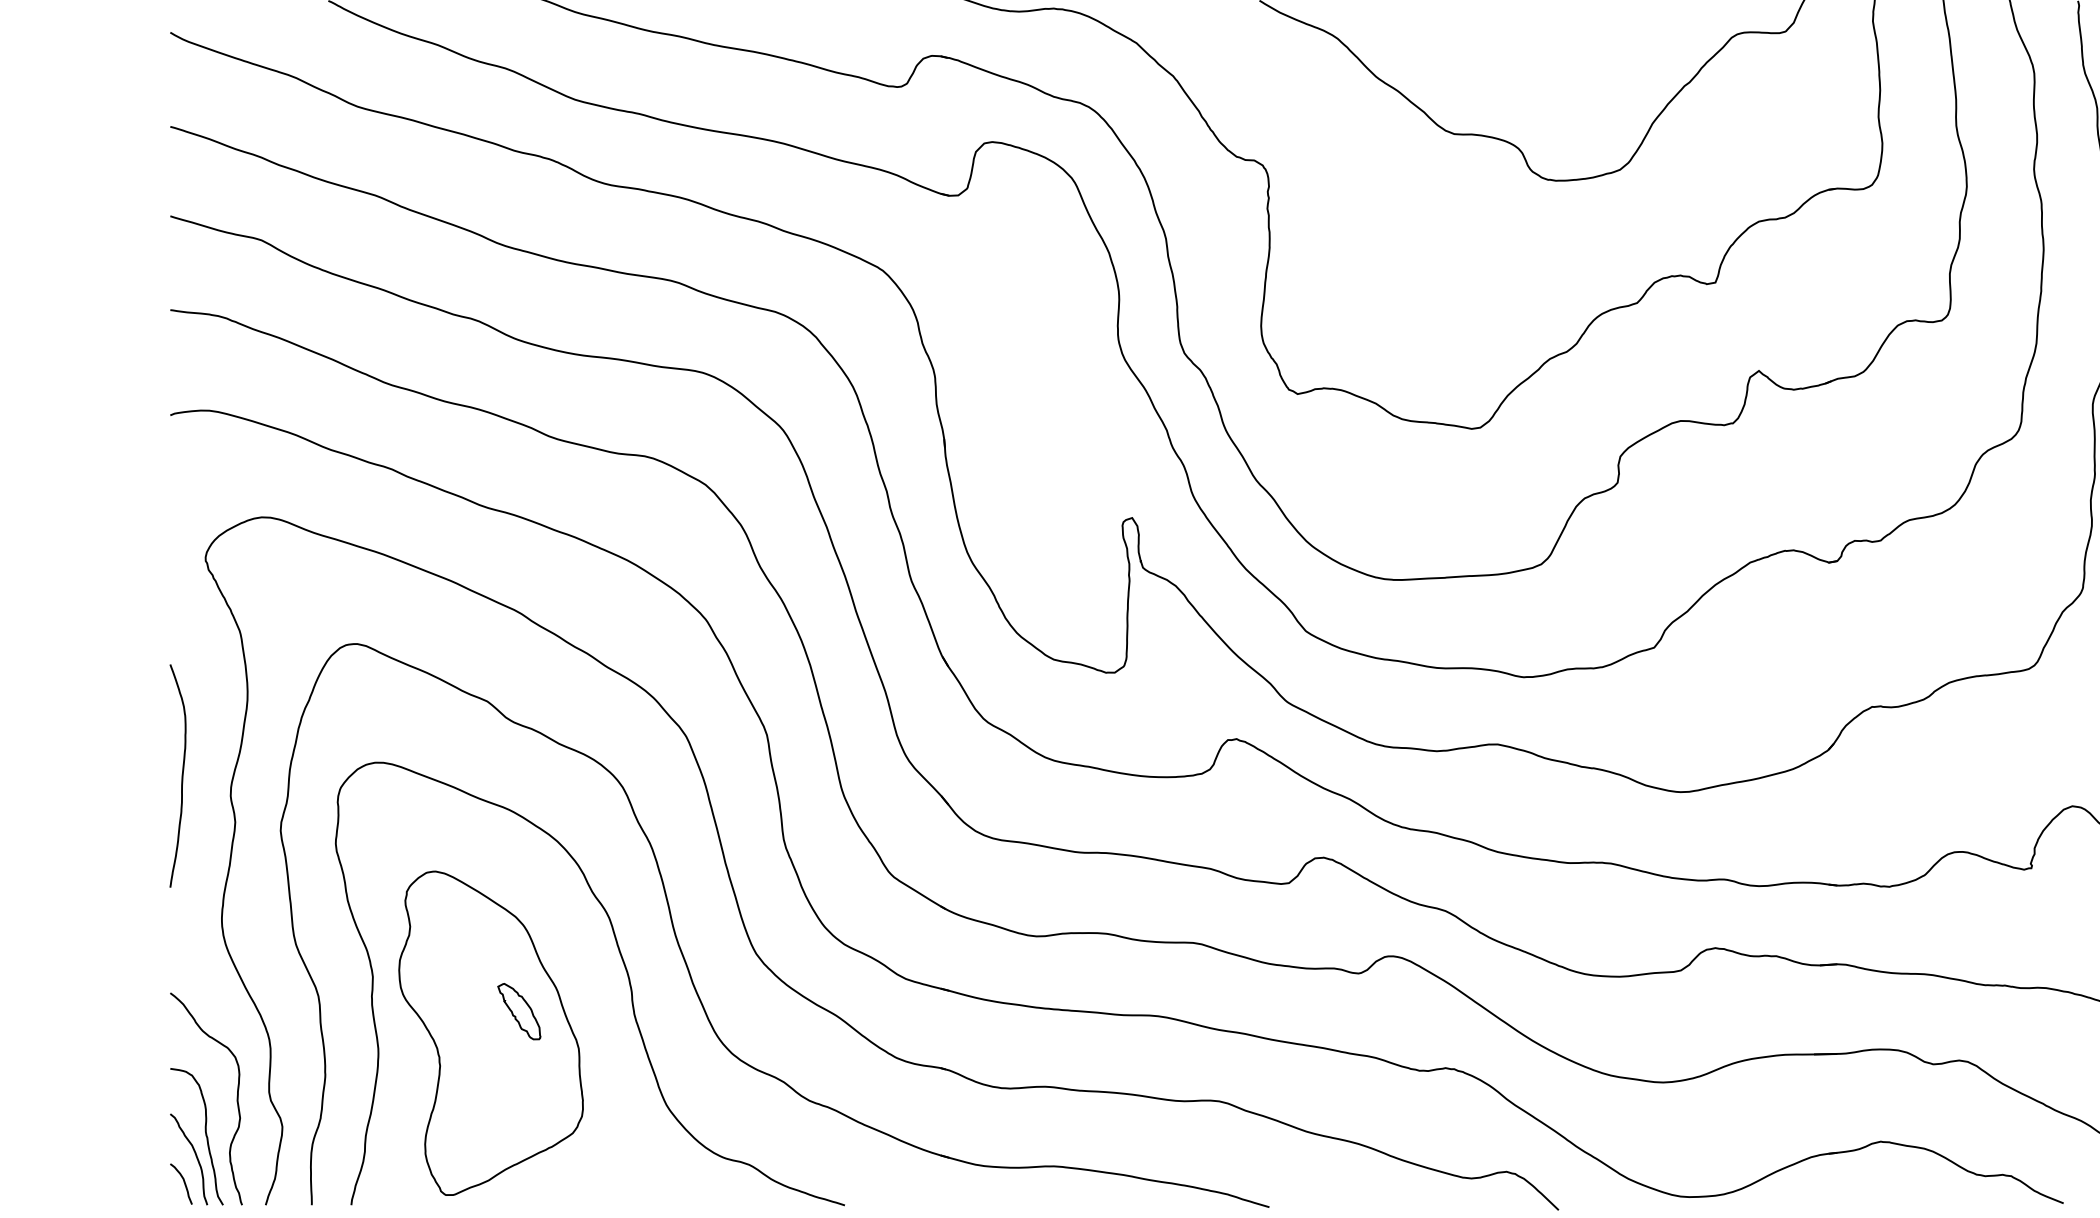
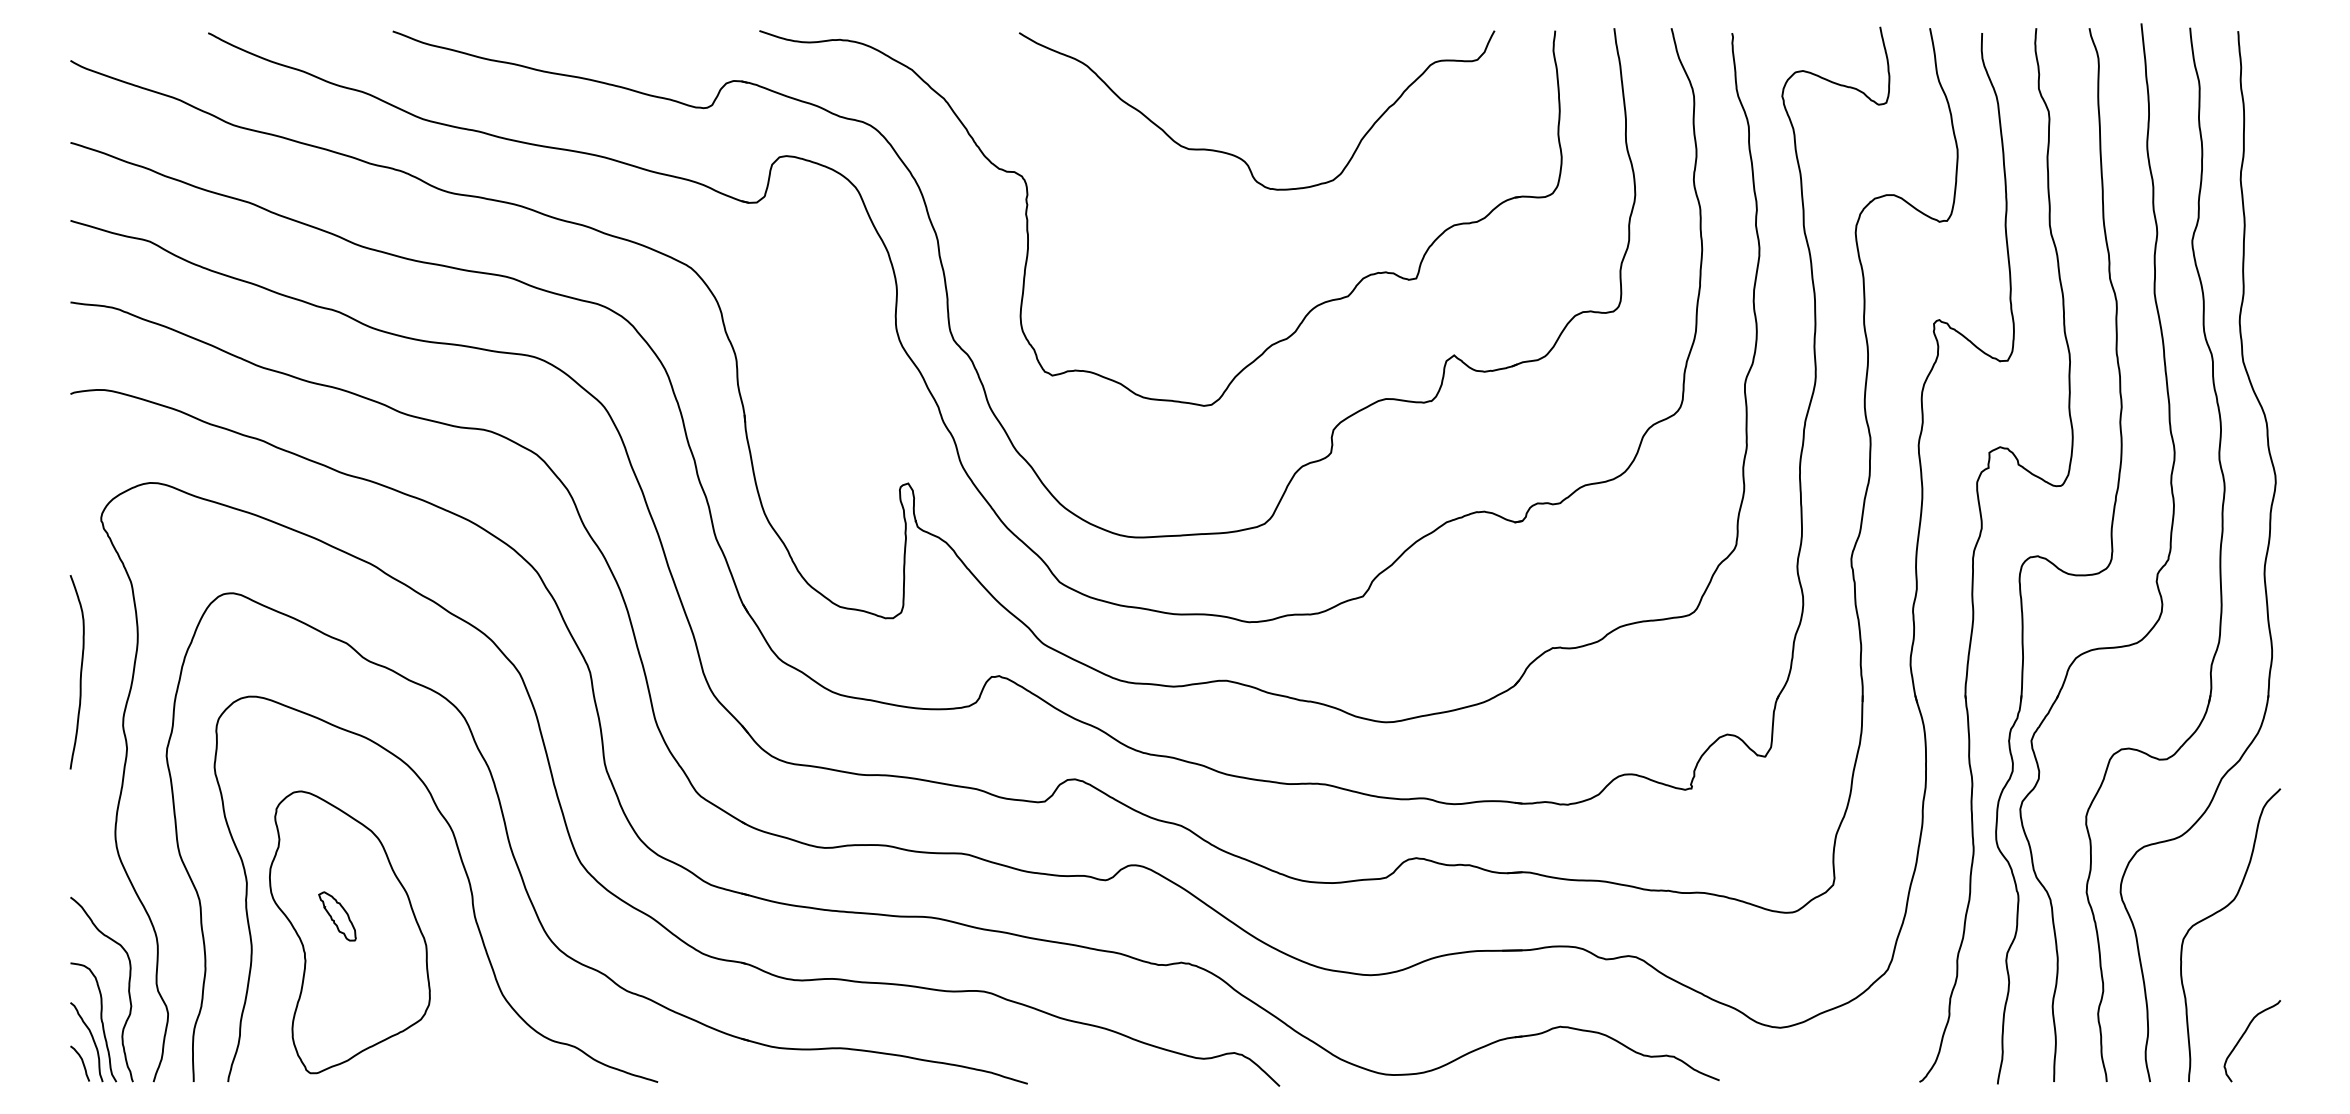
curve: (181, 776) -> (80, 672), moved
part: (519, 1011) -> (337, 916), moved

